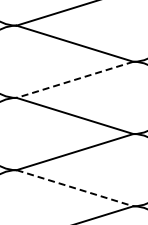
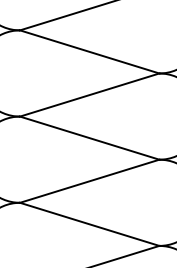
line: (74, 80) -> (89, 95), dashed -> solid
line: (75, 188) -> (90, 224), dashed -> solid

